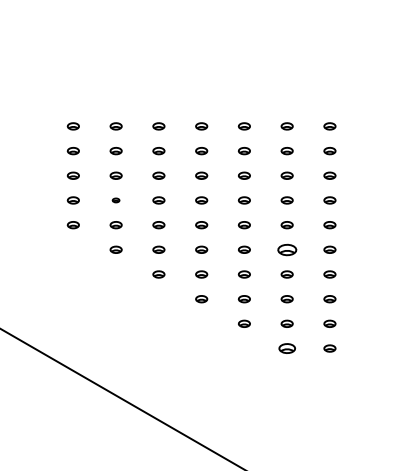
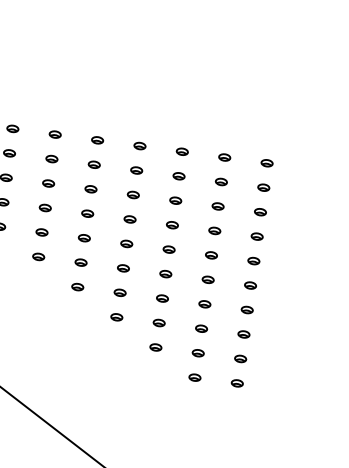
part: (115, 200) -> (44, 207), size x1.67
part: (286, 249) -> (207, 279), size x0.62
part: (286, 348) -> (194, 377), size x0.71

